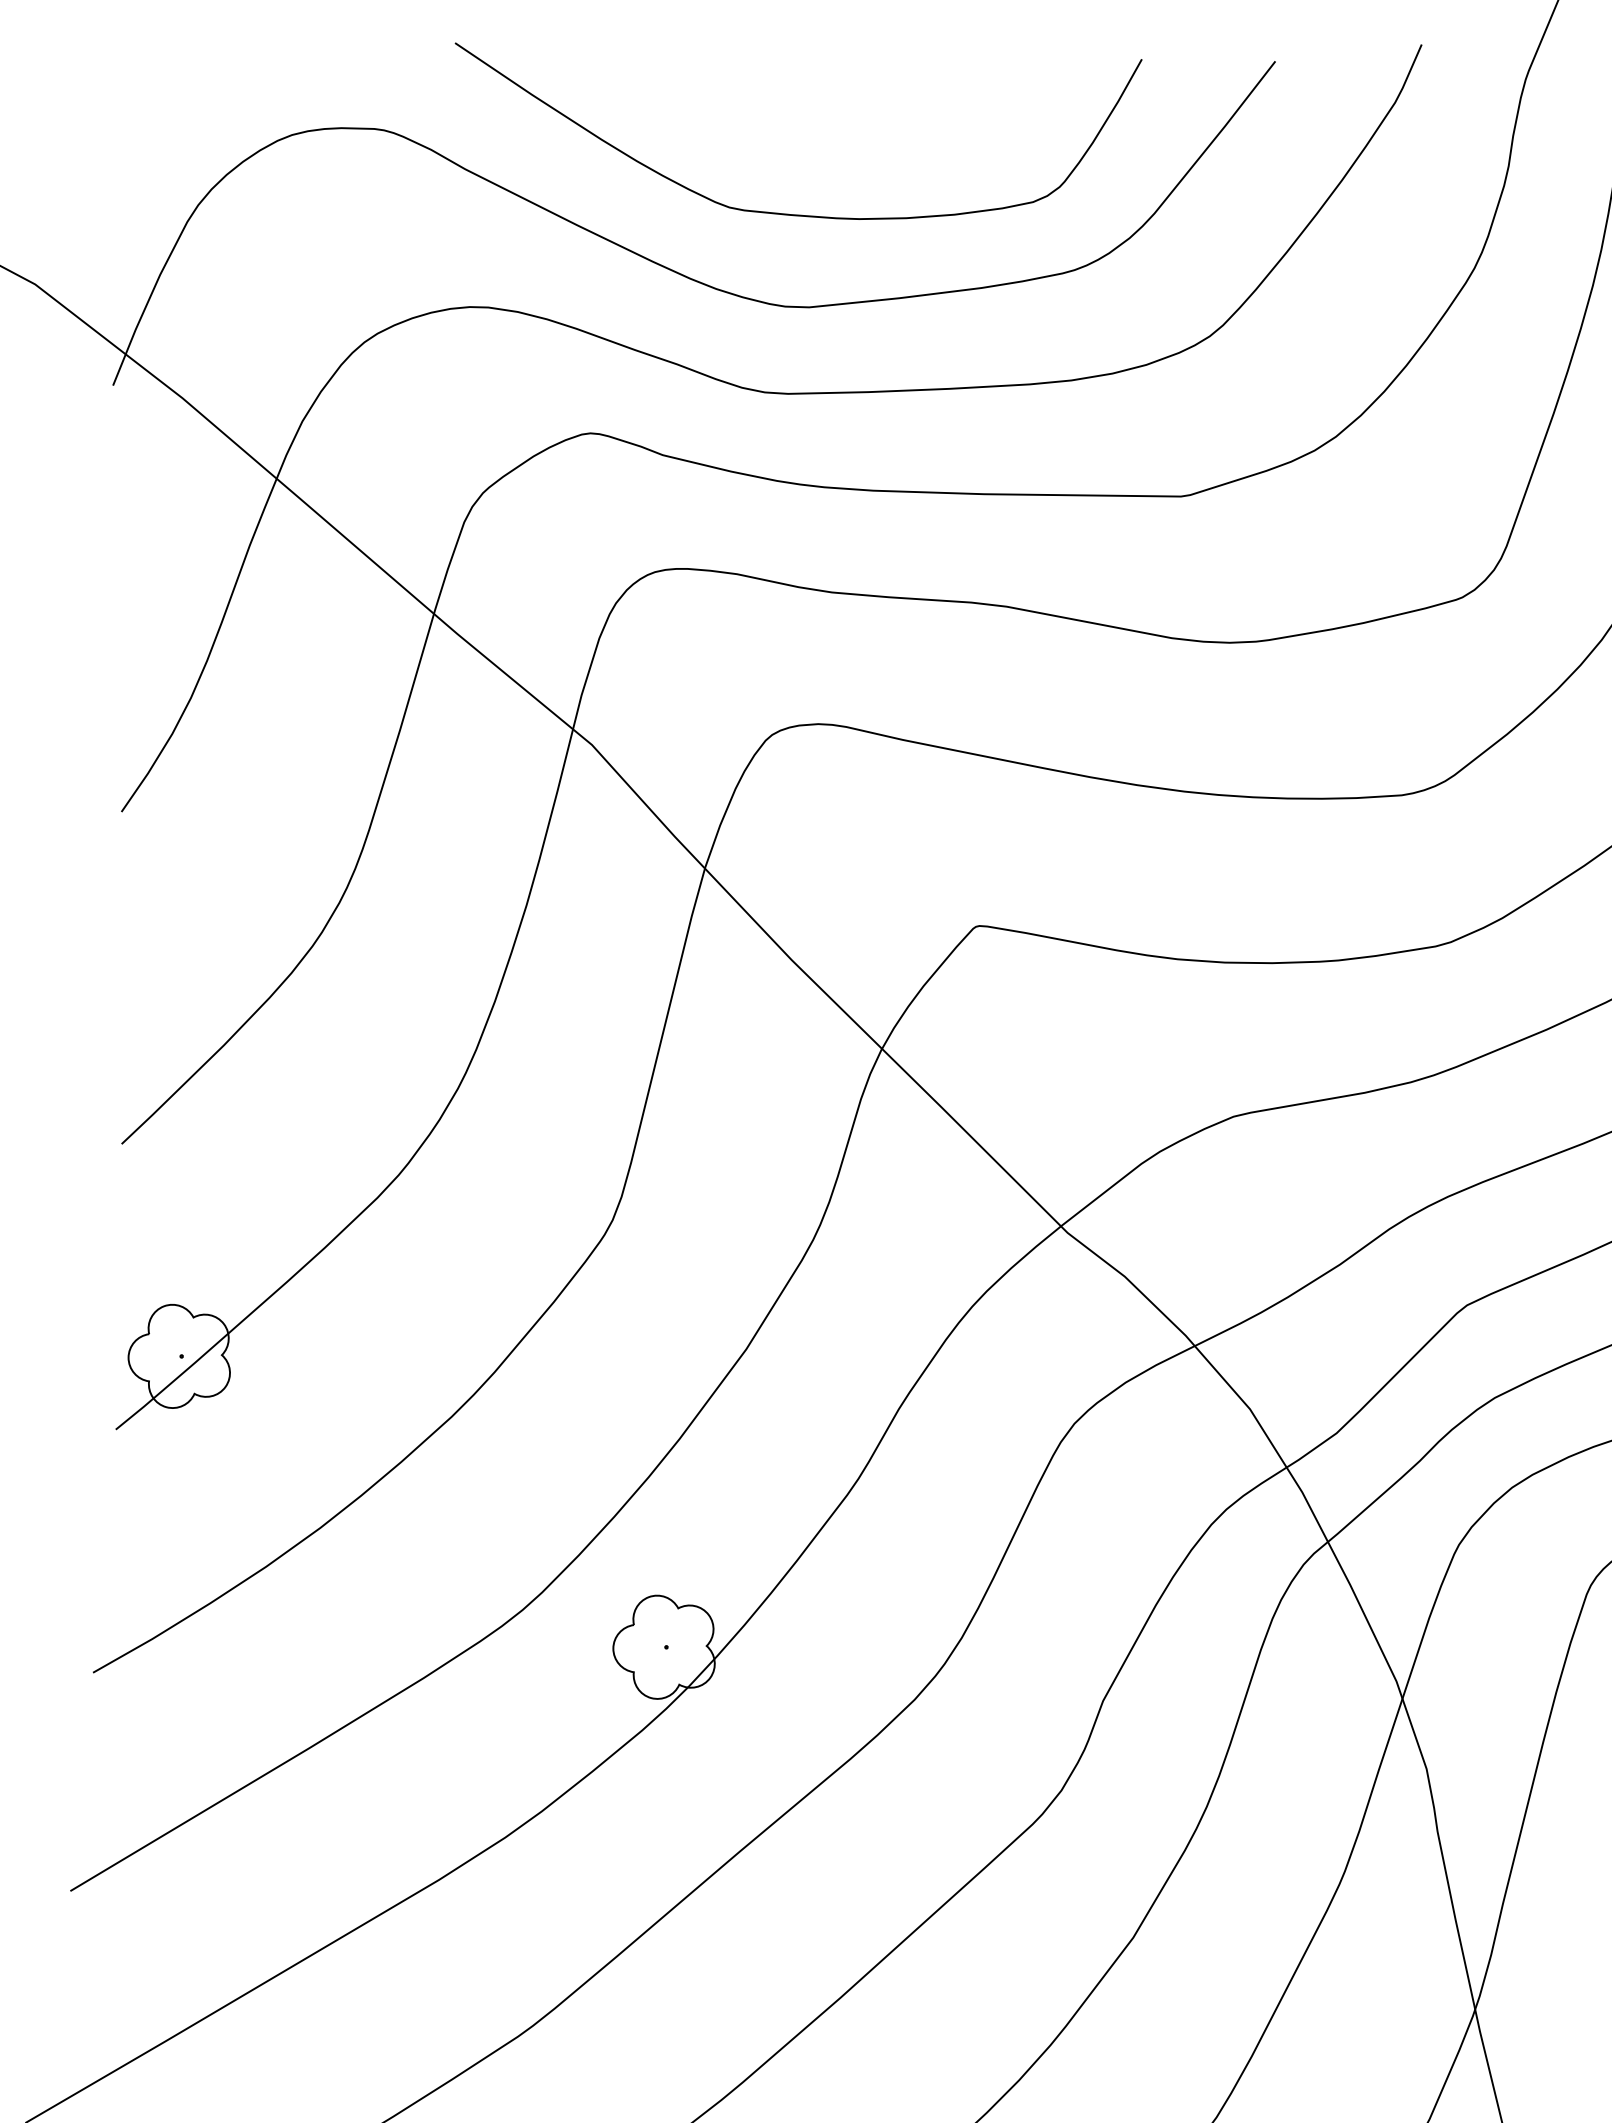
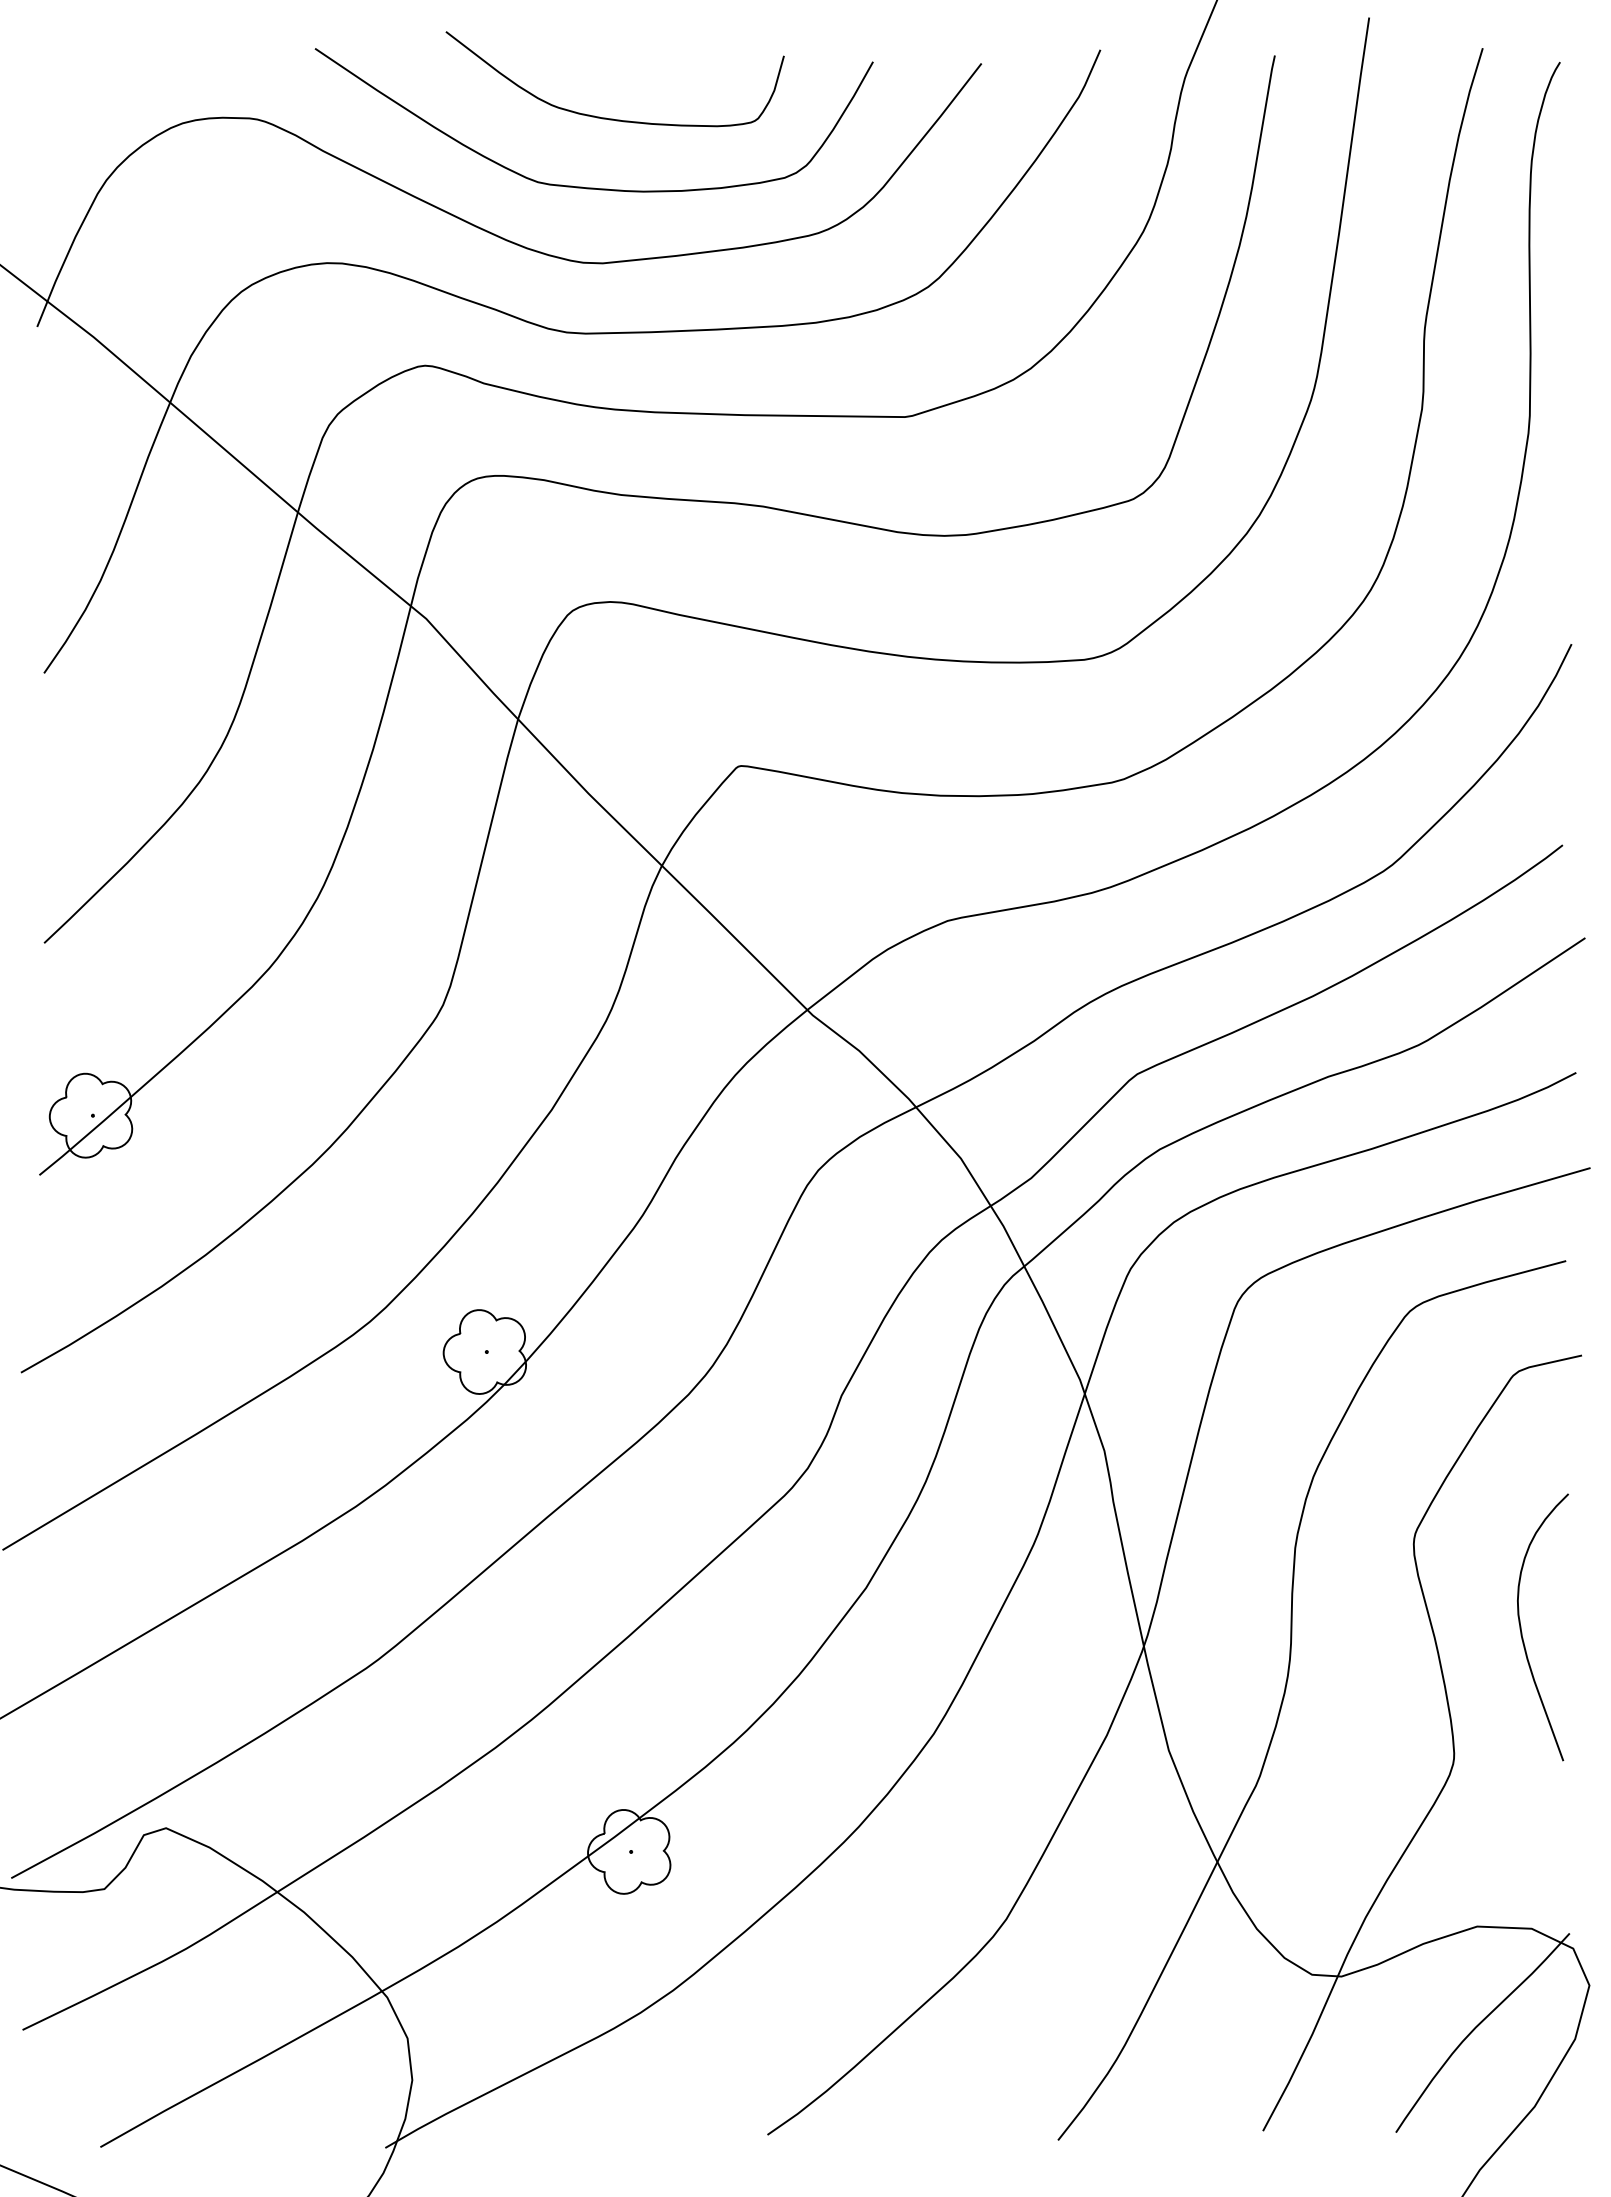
curve: (813, 127) -> (606, 117), added

